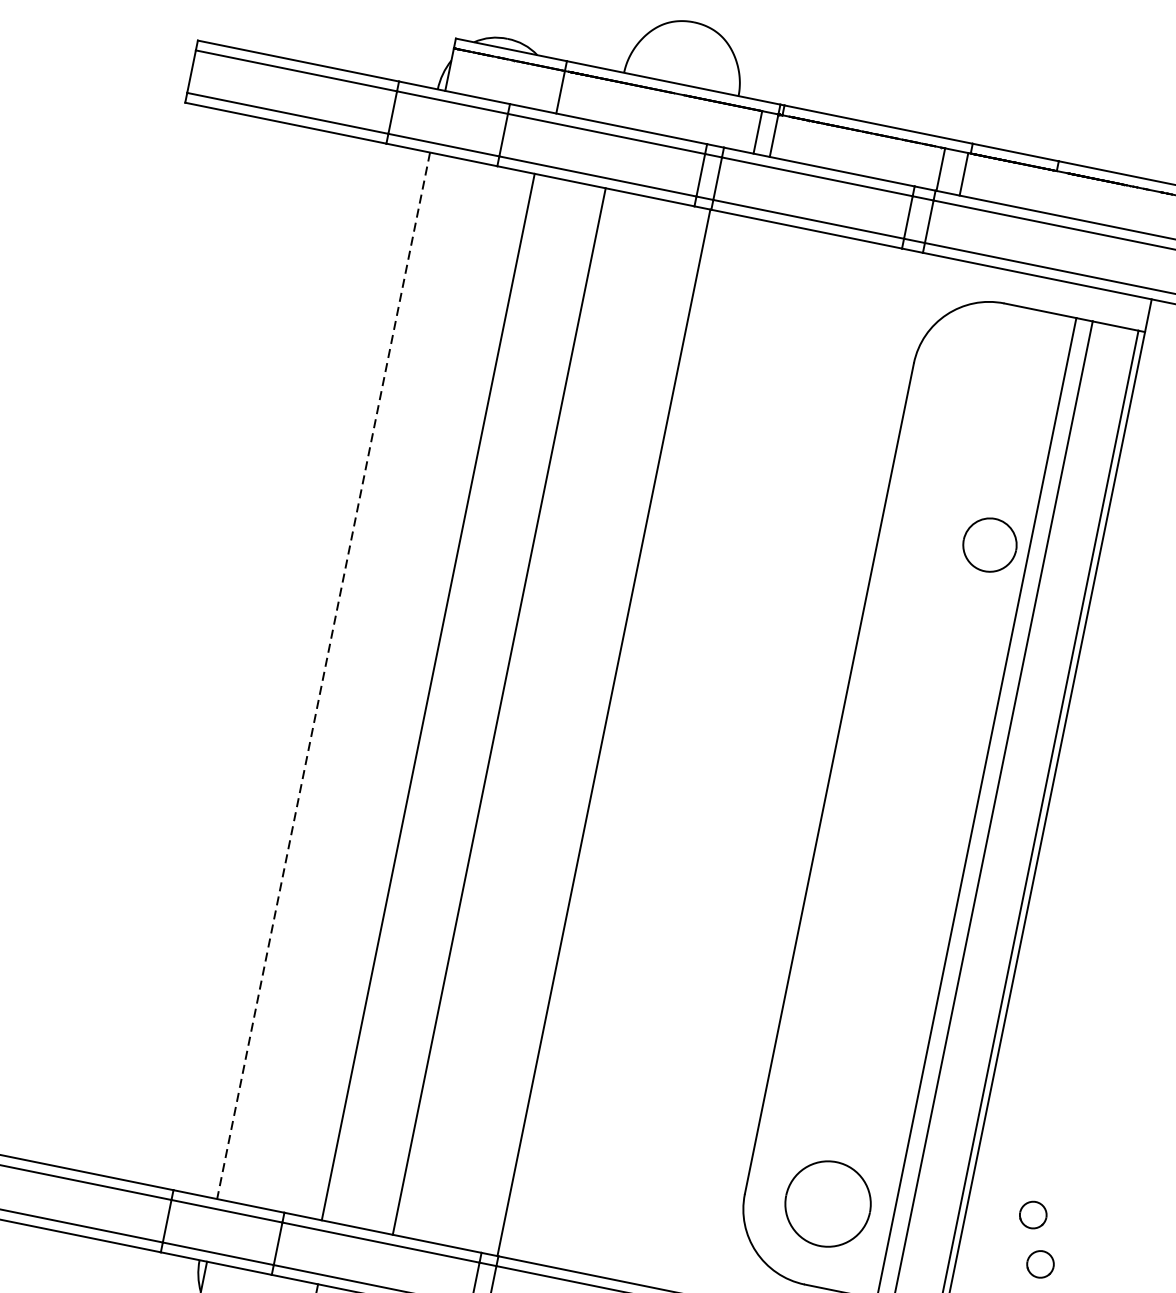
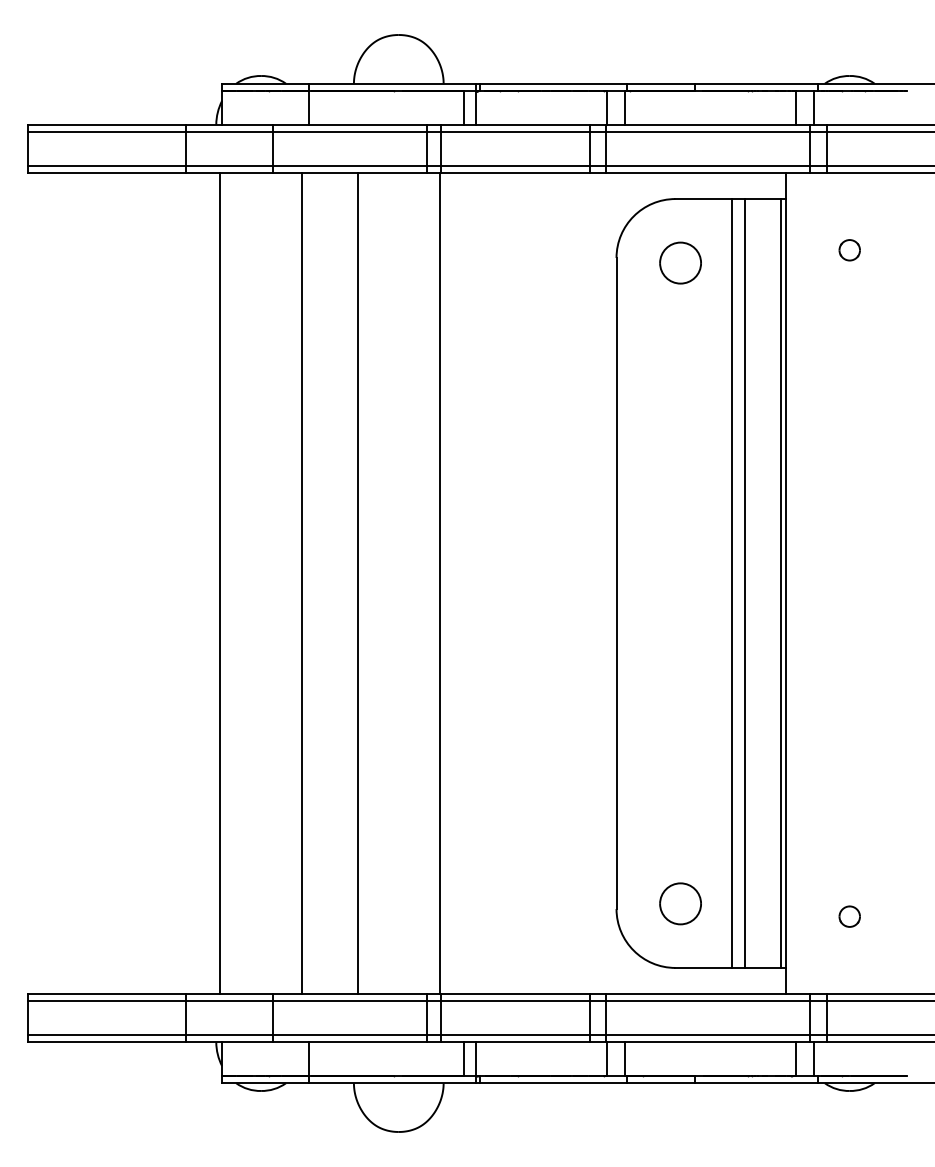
part: (990, 544) -> (680, 262), moved
line: (324, 675) -> (220, 583), dashed -> solid
part: (827, 1203) -> (680, 903), size x0.62
part: (1032, 1214) -> (836, 880), removed

